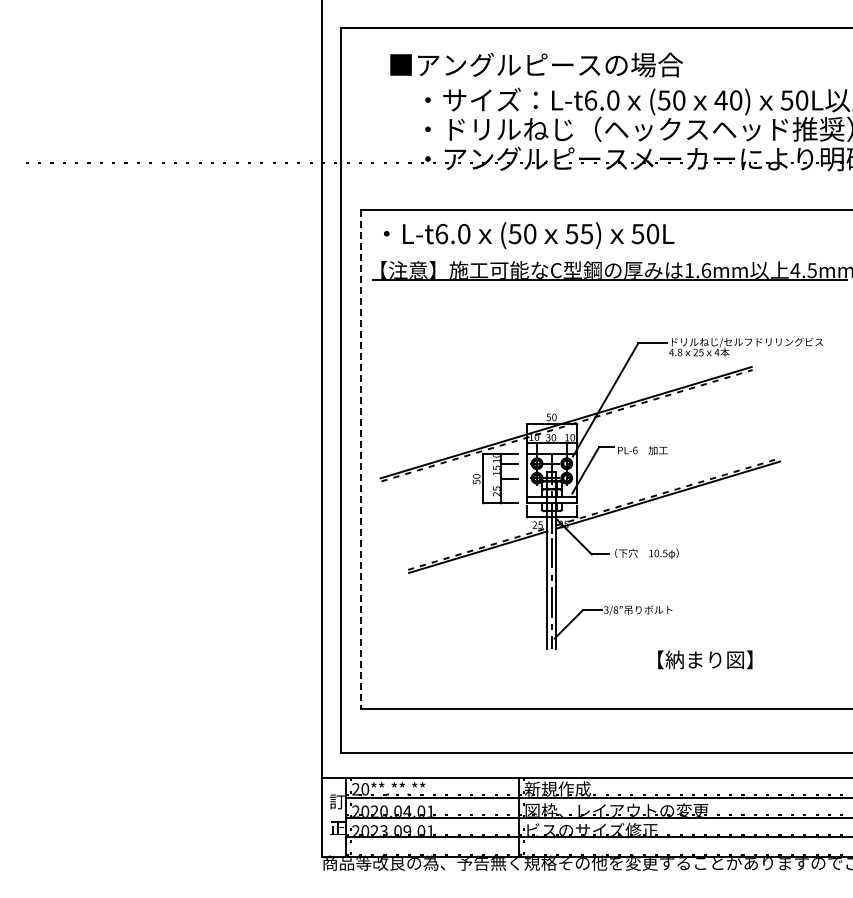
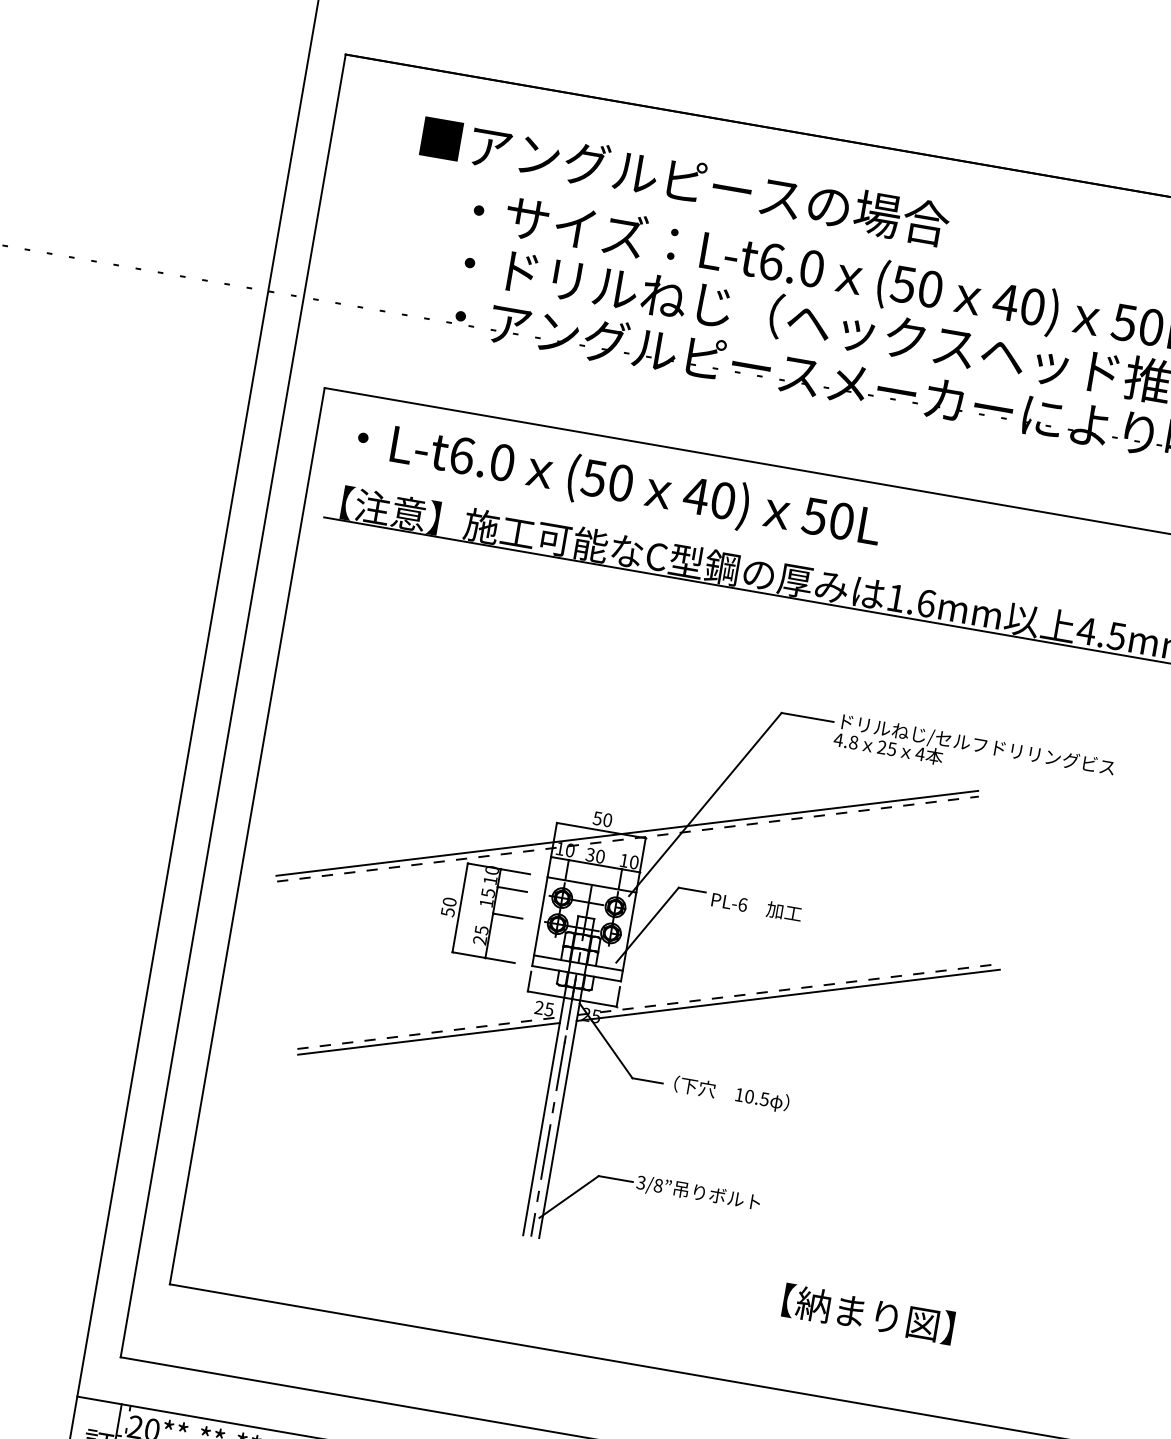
text: (579, 233) -> (709, 497), 55) -> 40)
line: (361, 460) -> (247, 837), dashed -> solid
text: (705, 659) -> (868, 1313), moved

